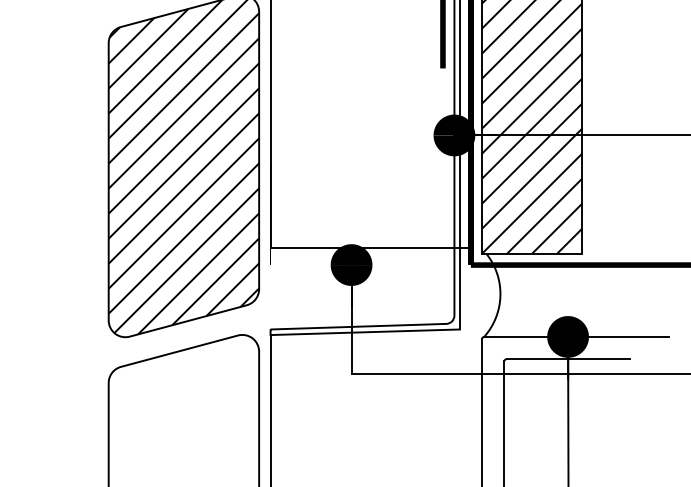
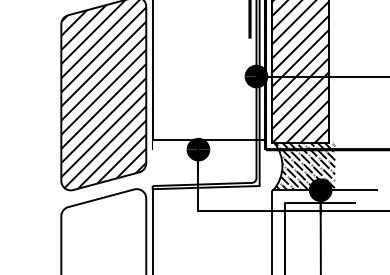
hatch: (541, 294) -> (305, 166), added

